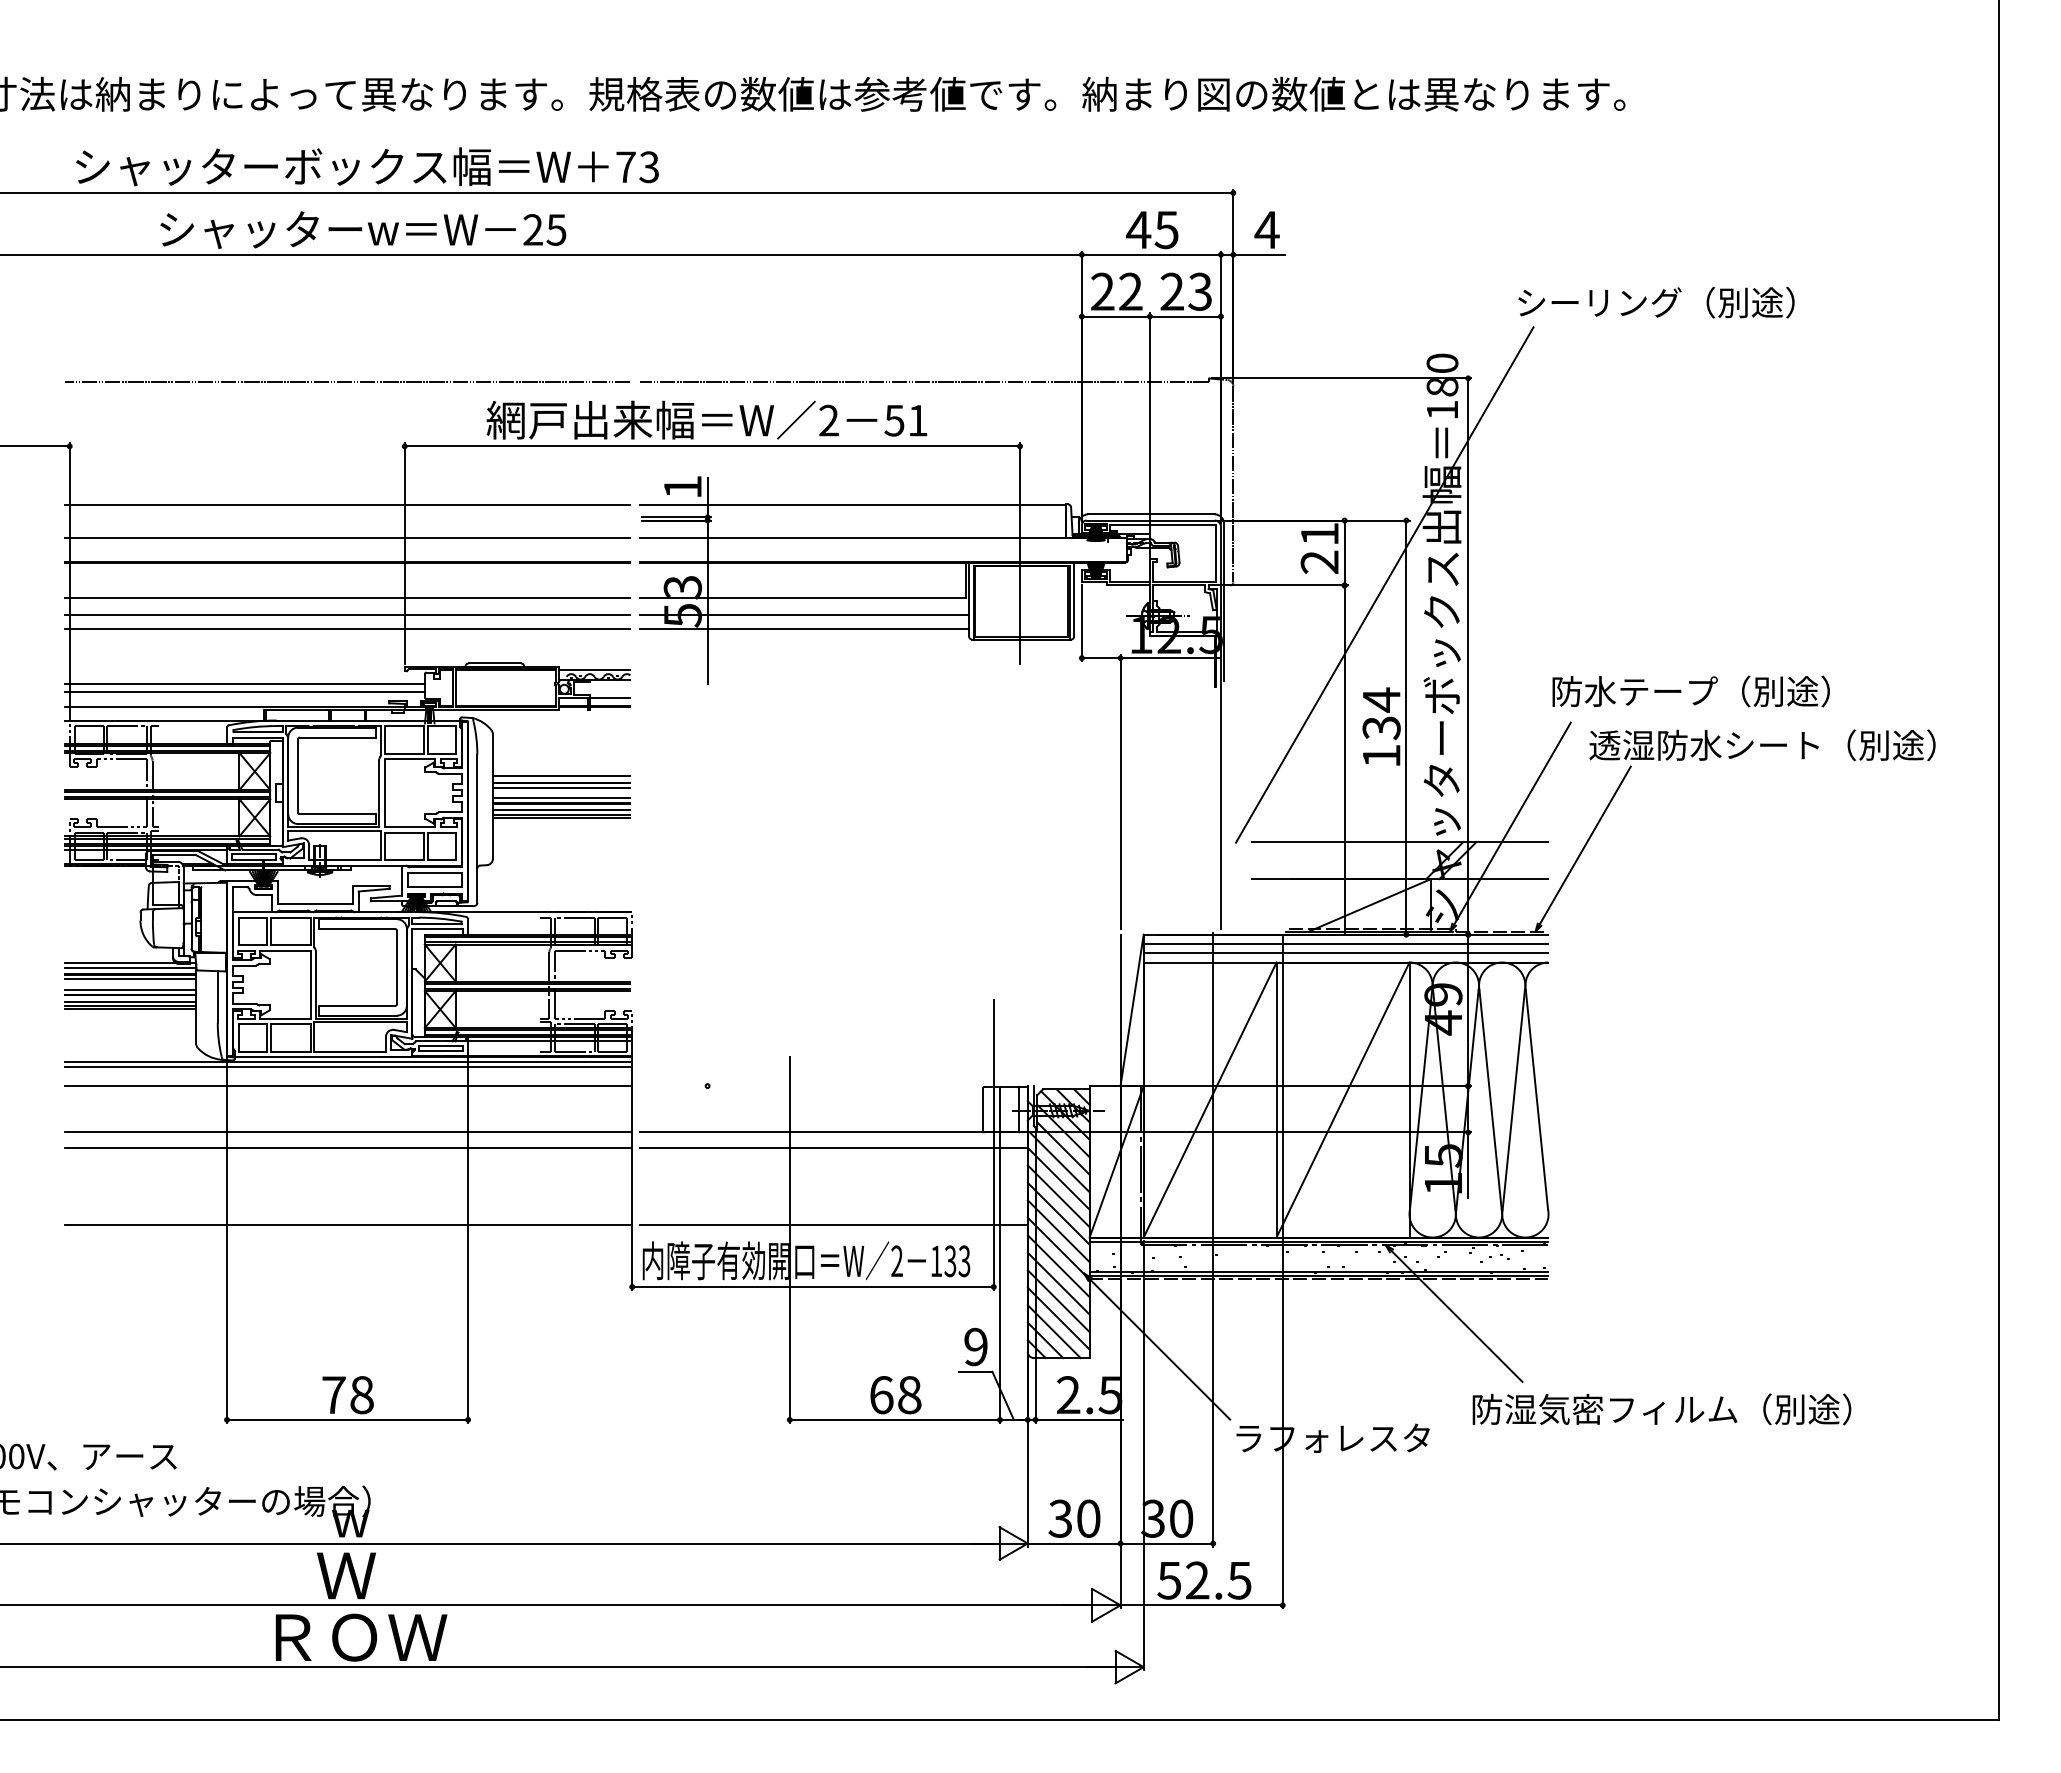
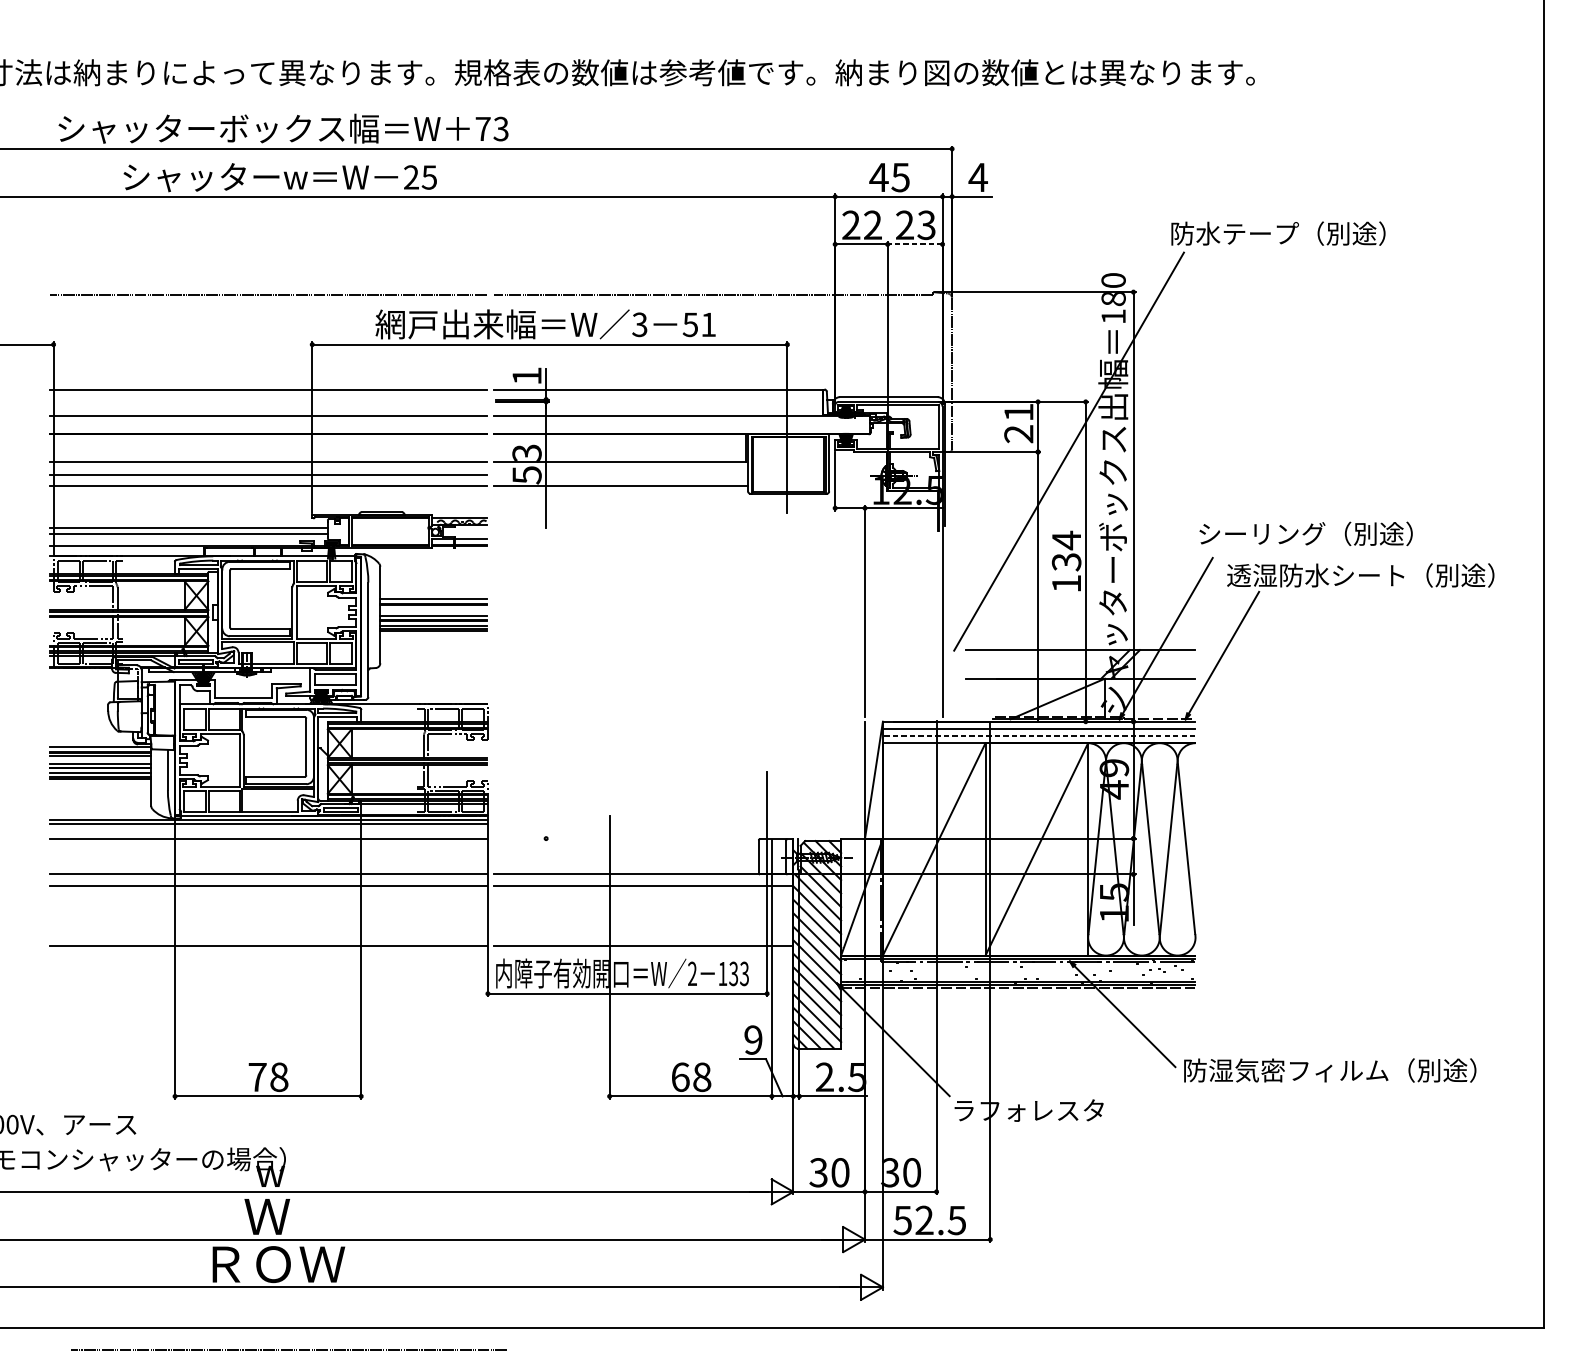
text: (1599, 302) -> (1234, 233), シーリング（別途） -> 防水テープ（別途）
line: (1185, 316) -> (915, 244), solid -> dashed
text: (828, 420) -> (639, 324), 2 -> 3
line: (804, 615) -> (620, 475), removed
text: (1634, 691) -> (1261, 533), 防水テープ（別途） -> シーリング（別途）
line: (561, 787) -> (433, 608), removed
line: (1345, 953) -> (1038, 736), solid -> dashed
line: (119, 963) -> (92, 743), removed
text: (1661, 1409) -> (1329, 1070), moved
line: (374, 1747) -> (288, 1349), added

